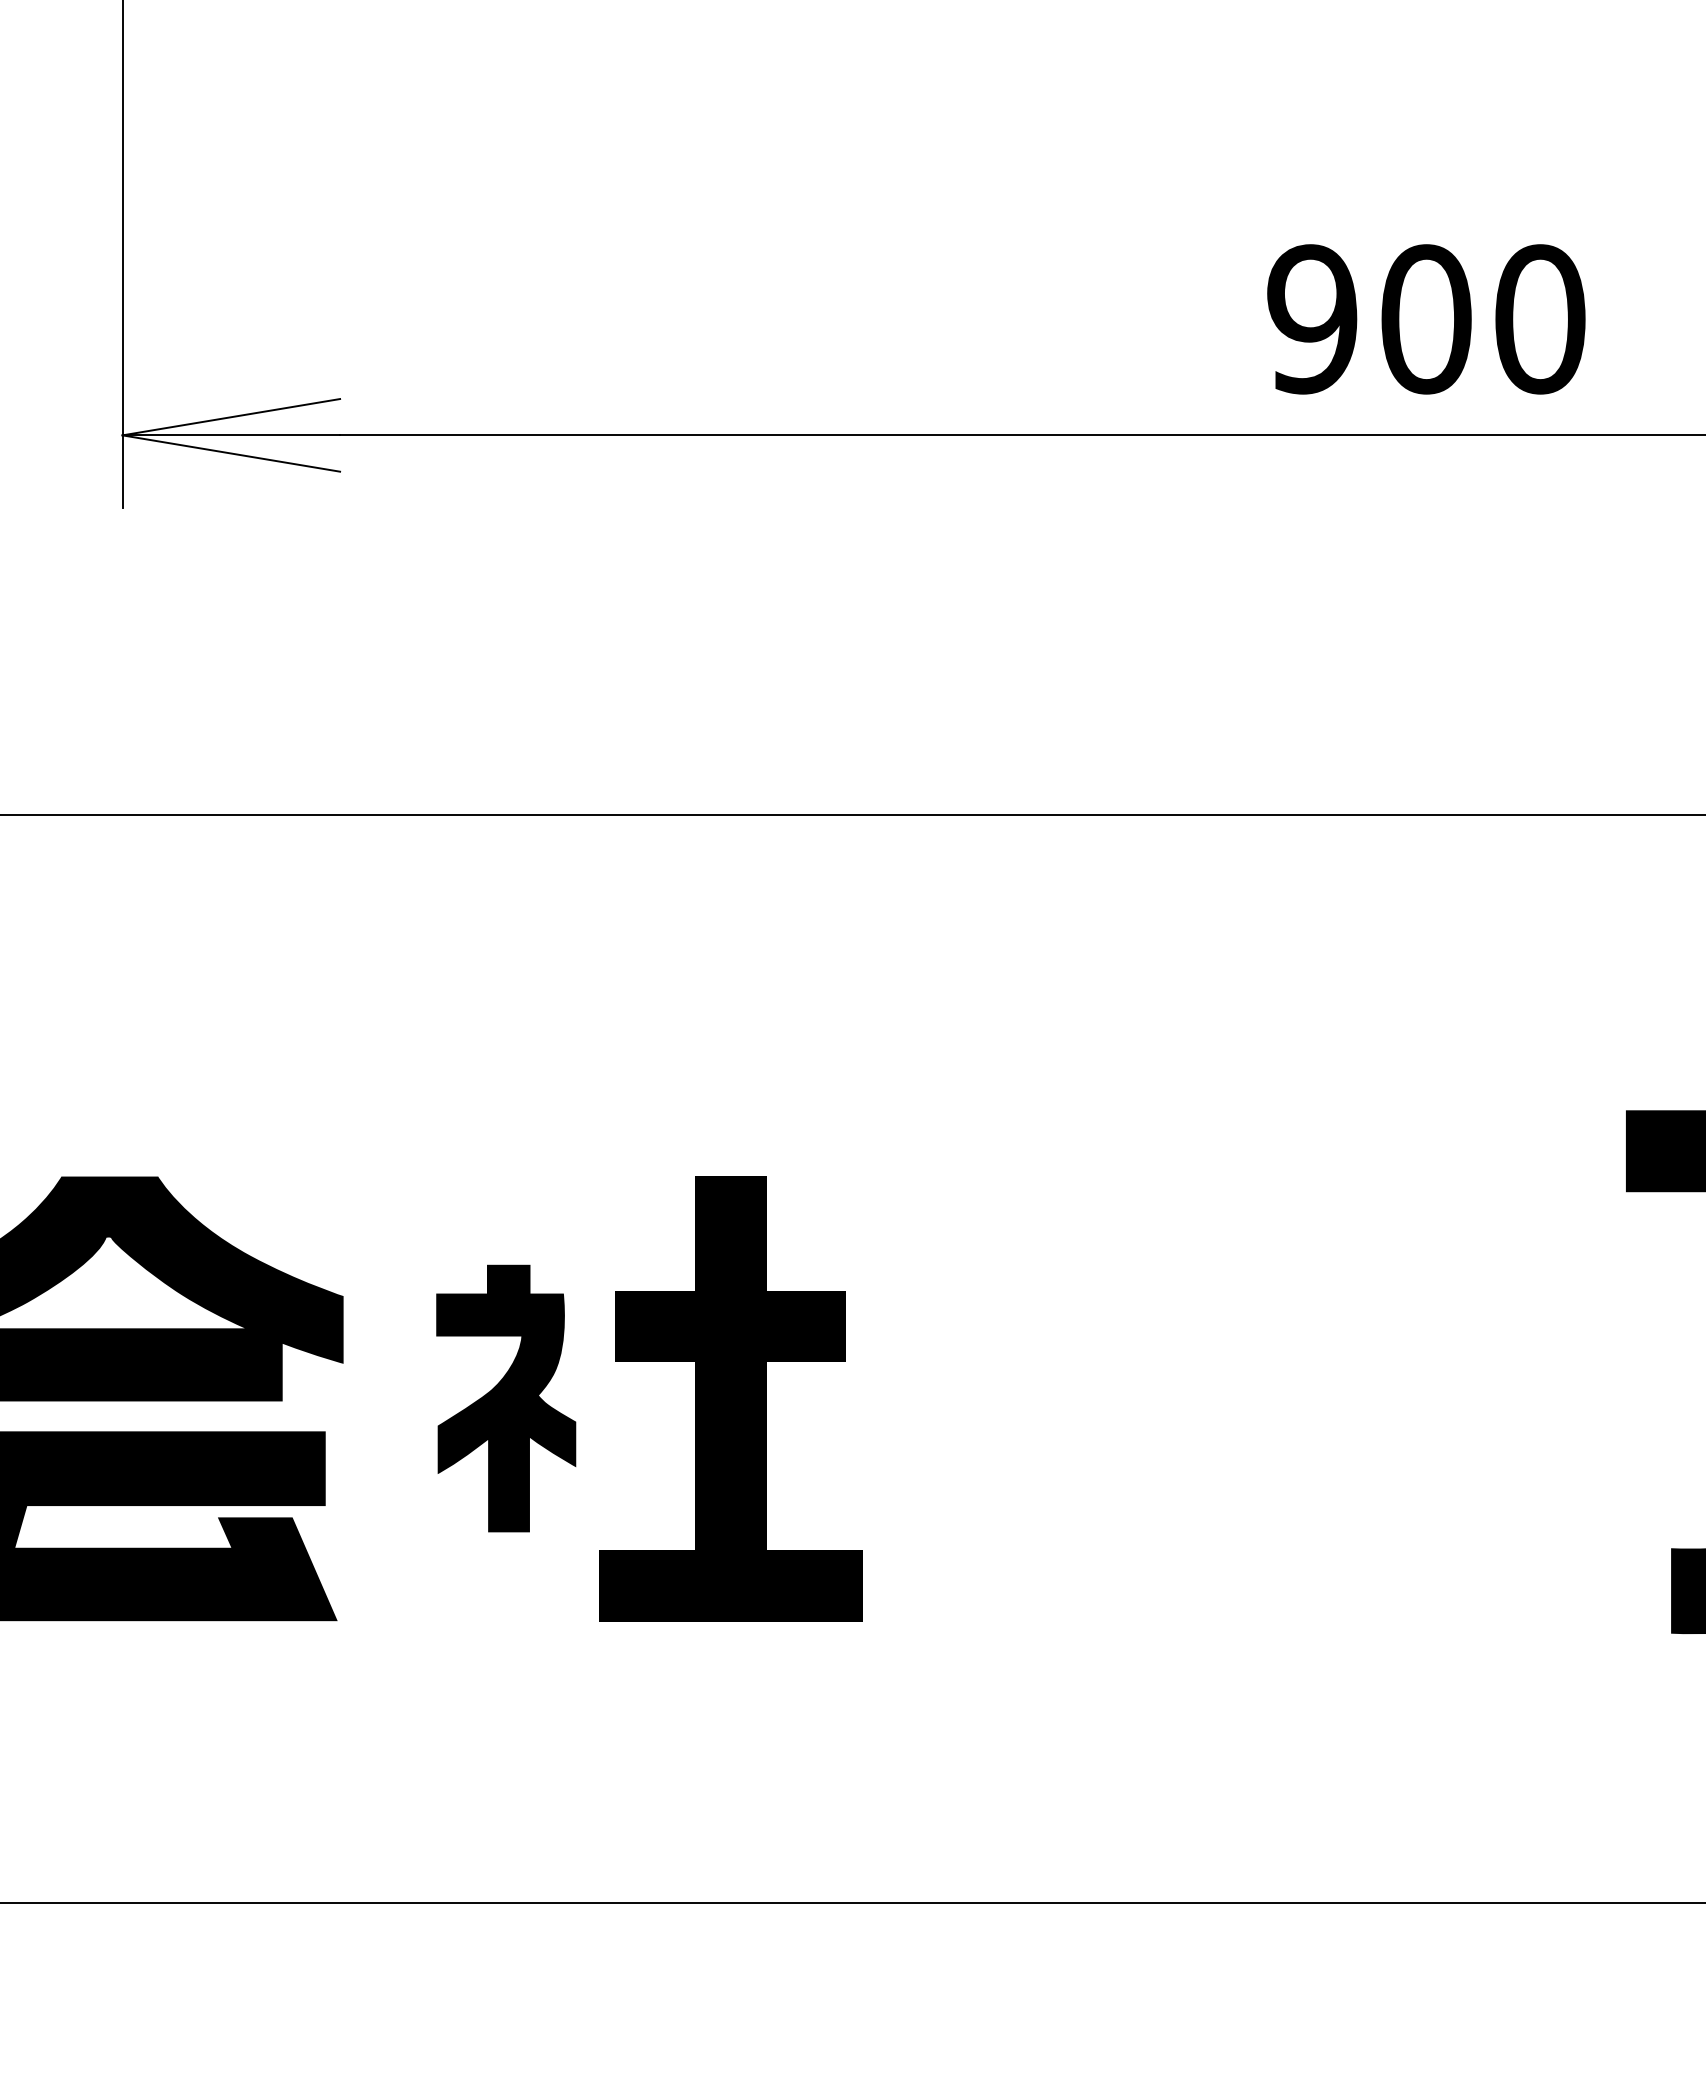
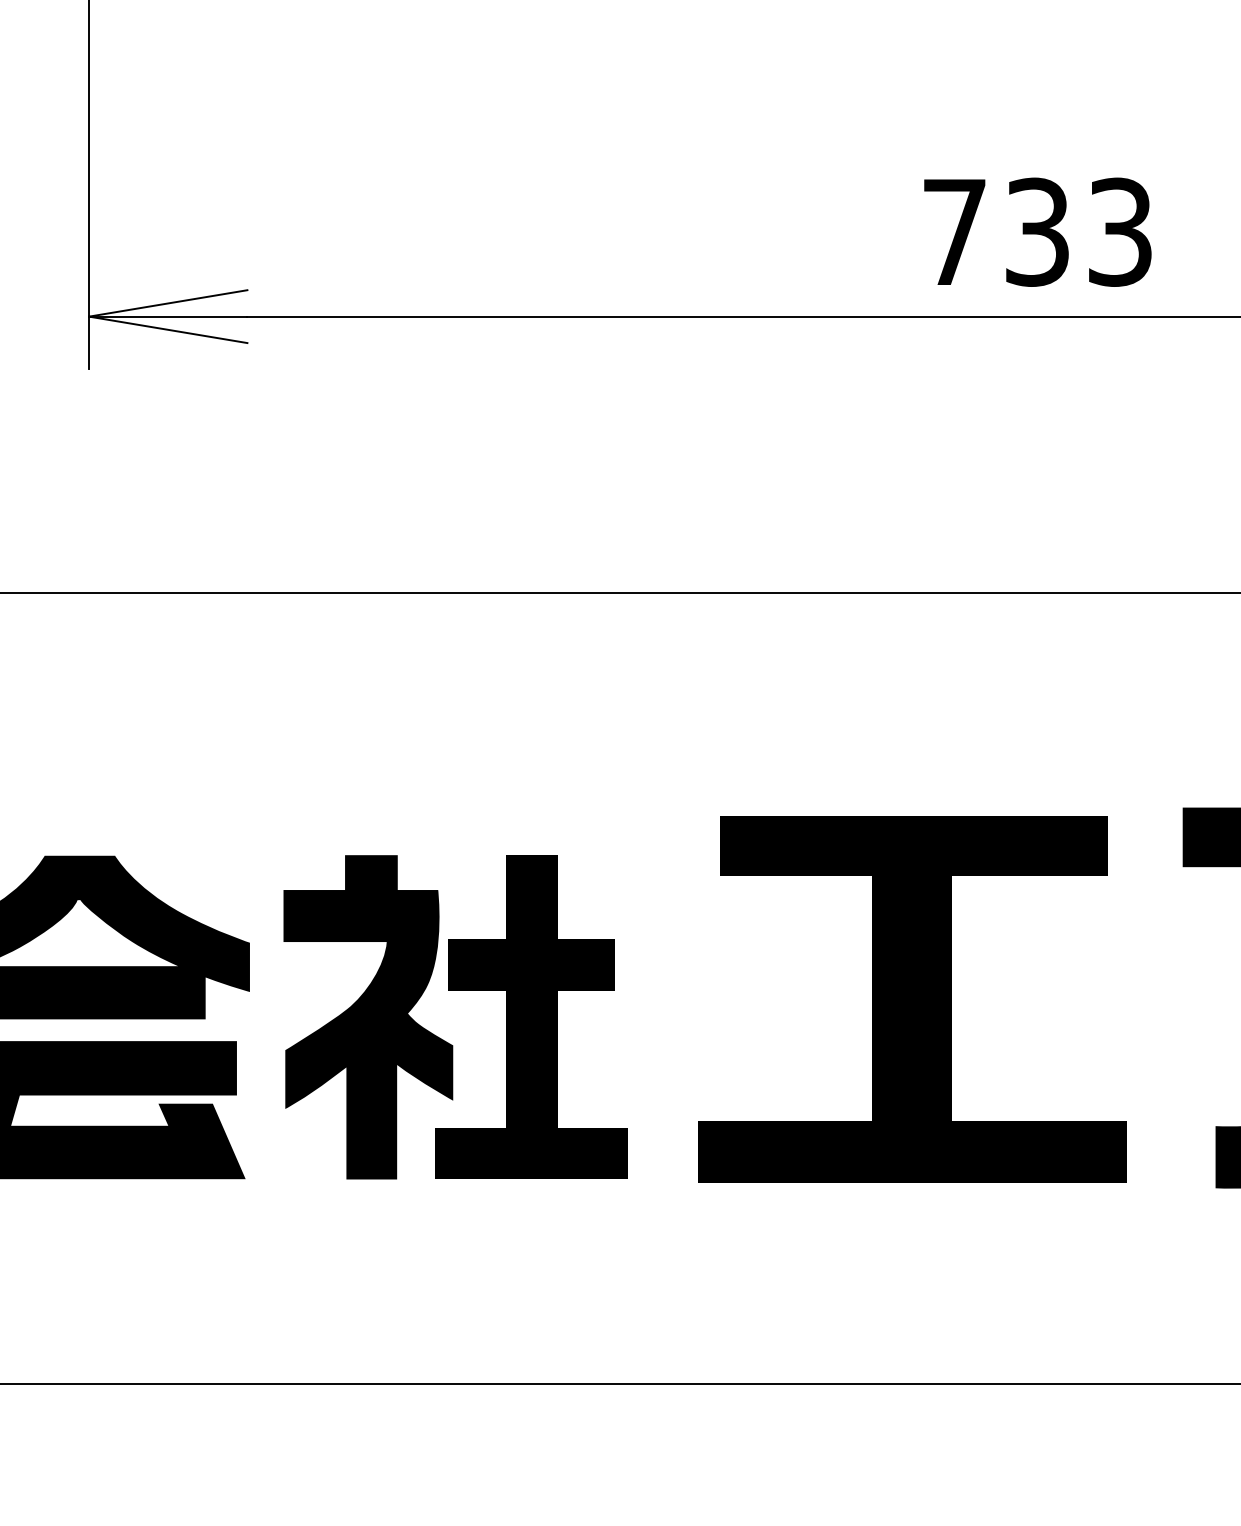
text: (1426, 319) -> (1037, 232), 900 -> 733
fill: (1254, 1373) -> (912, 999), added
part: (505, 1398) -> (367, 1017), size x1.67

